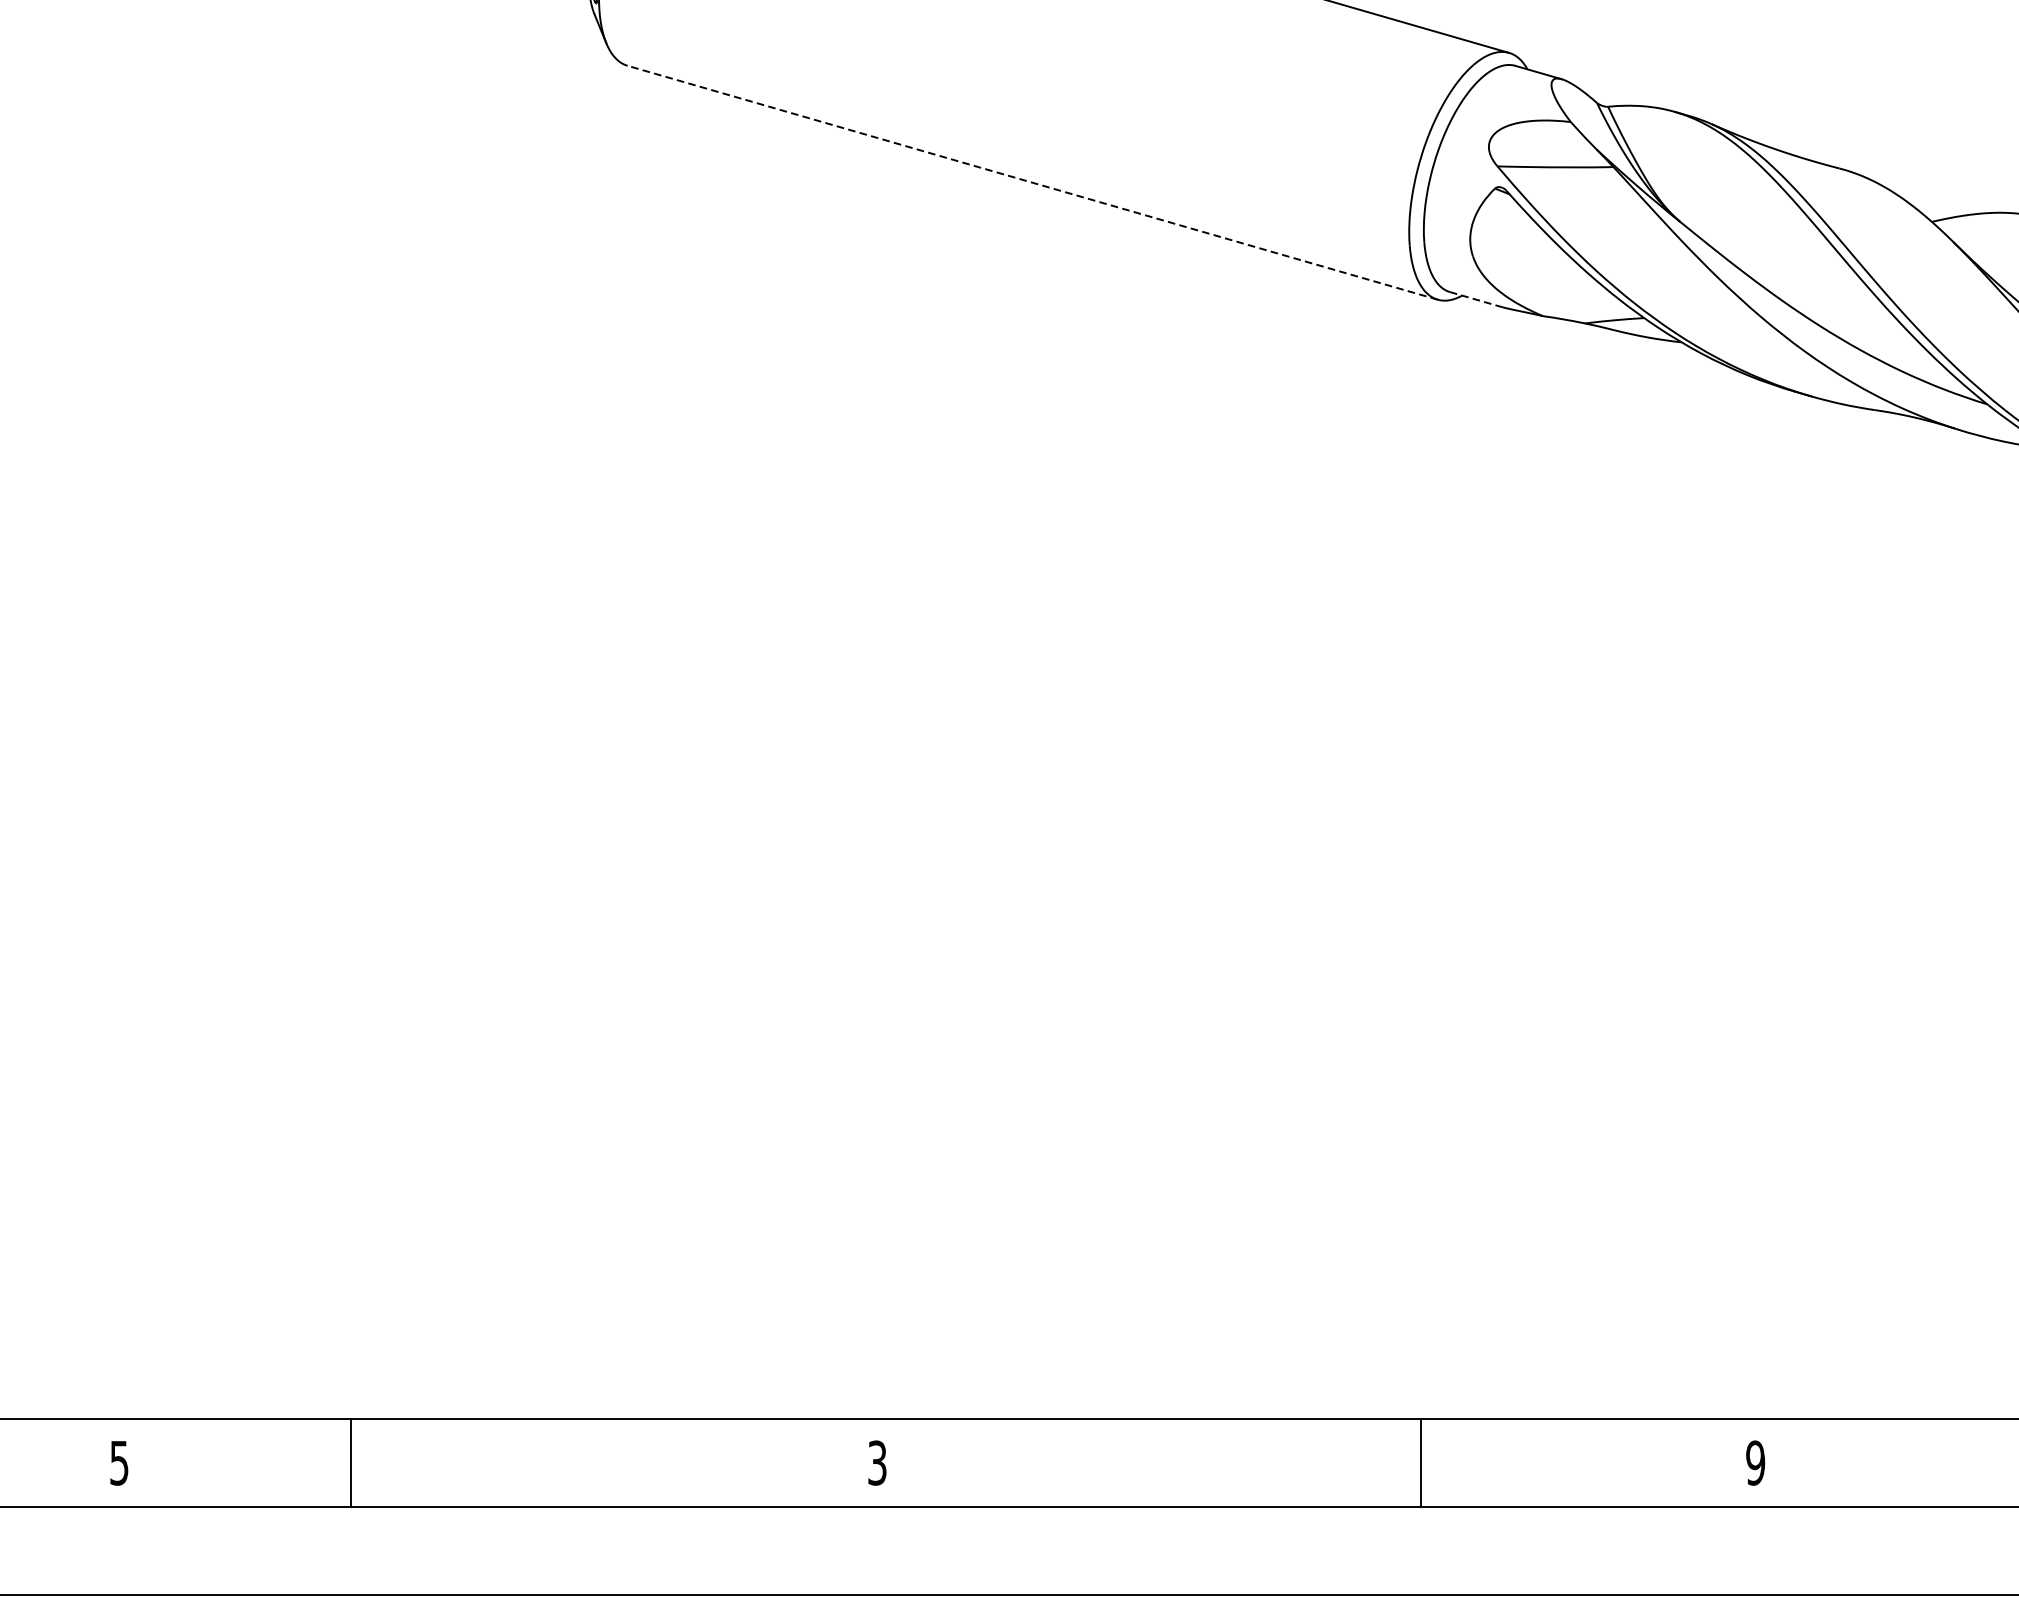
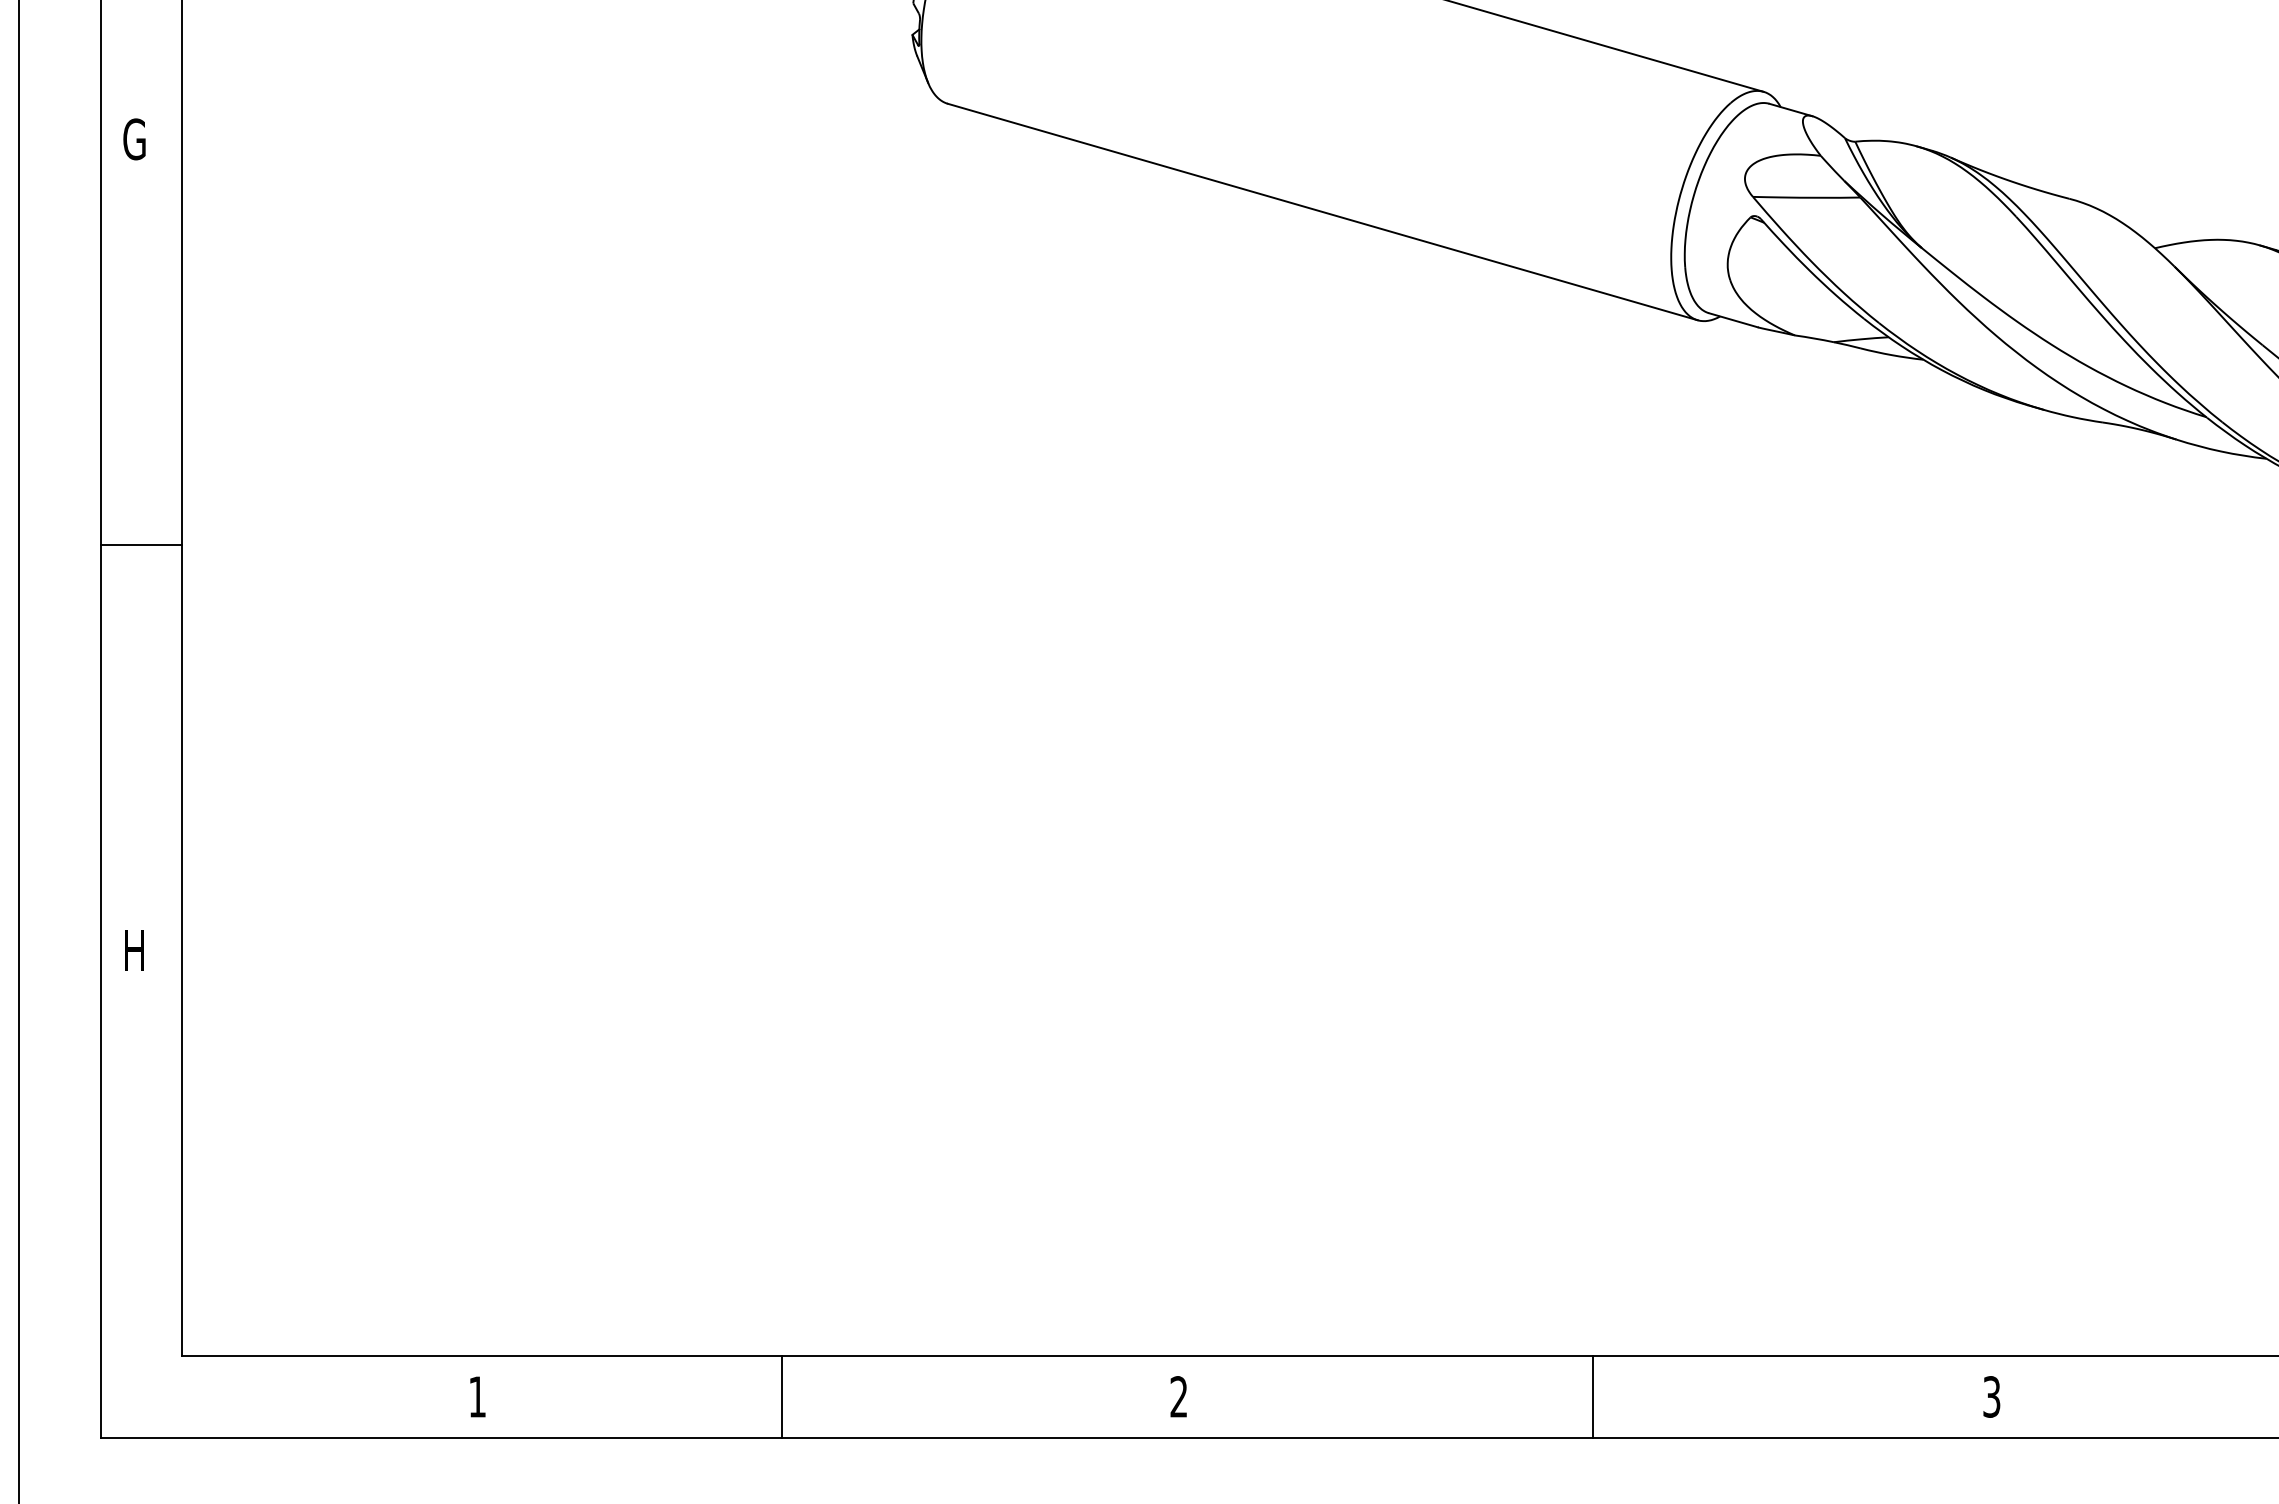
line: (1032, 182) -> (1322, 211), dashed -> solid
line: (1475, 299) -> (1732, 320), dashed -> solid
text: (119, 1462) -> (477, 1396), 5 -> 1
line: (351, 1462) -> (782, 1396), moved
text: (876, 1462) -> (1178, 1396), 3 -> 2
line: (1421, 1462) -> (1593, 1396), moved
text: (1755, 1462) -> (1991, 1396), 9 -> 3

